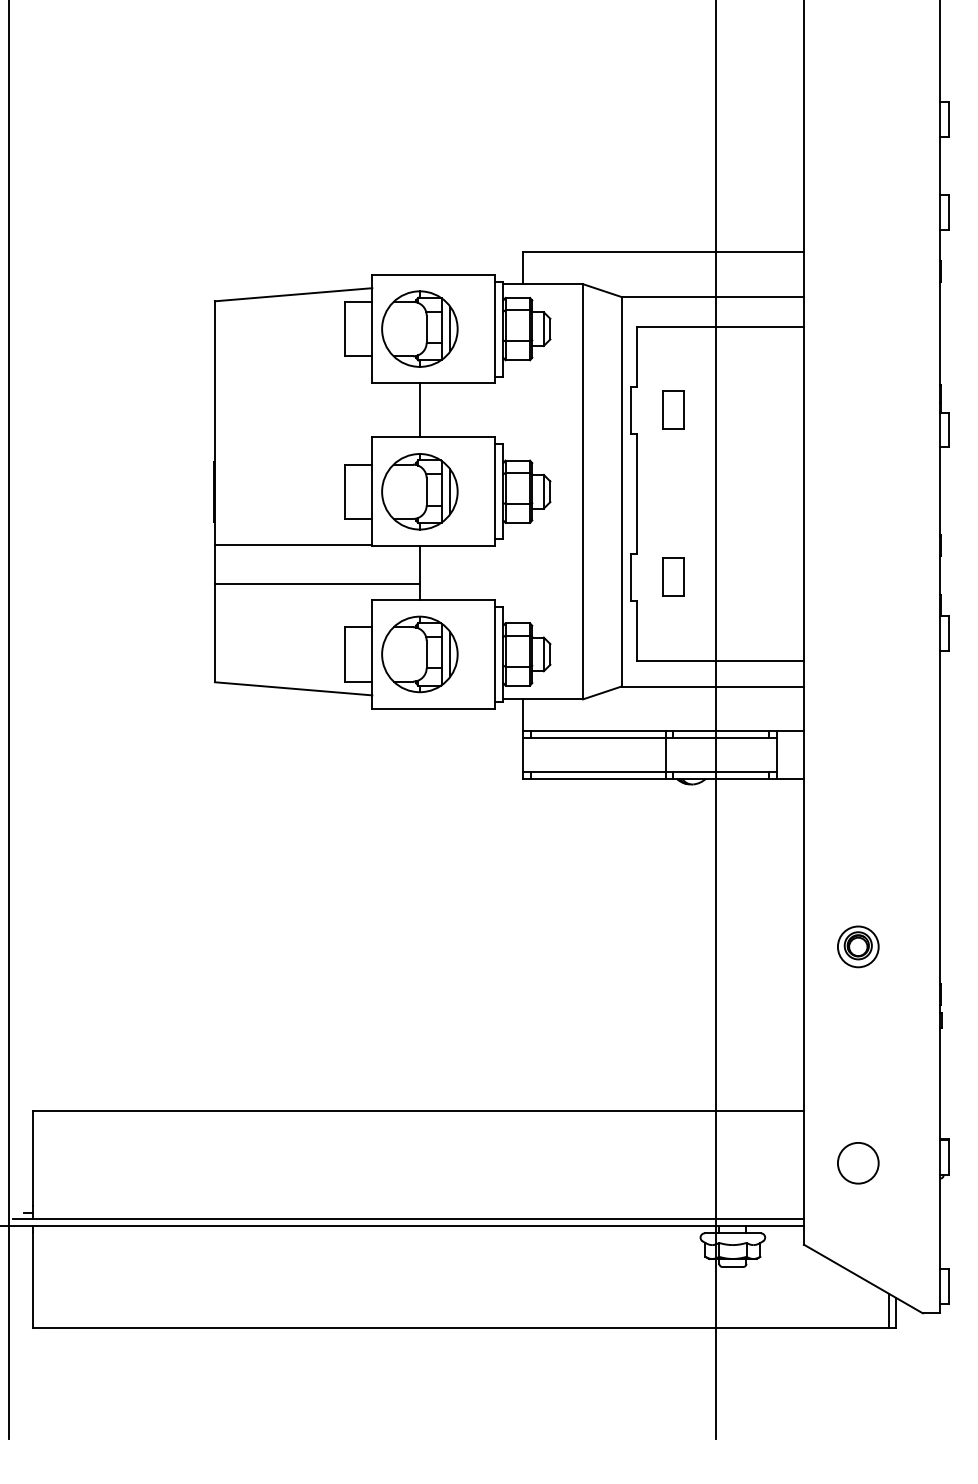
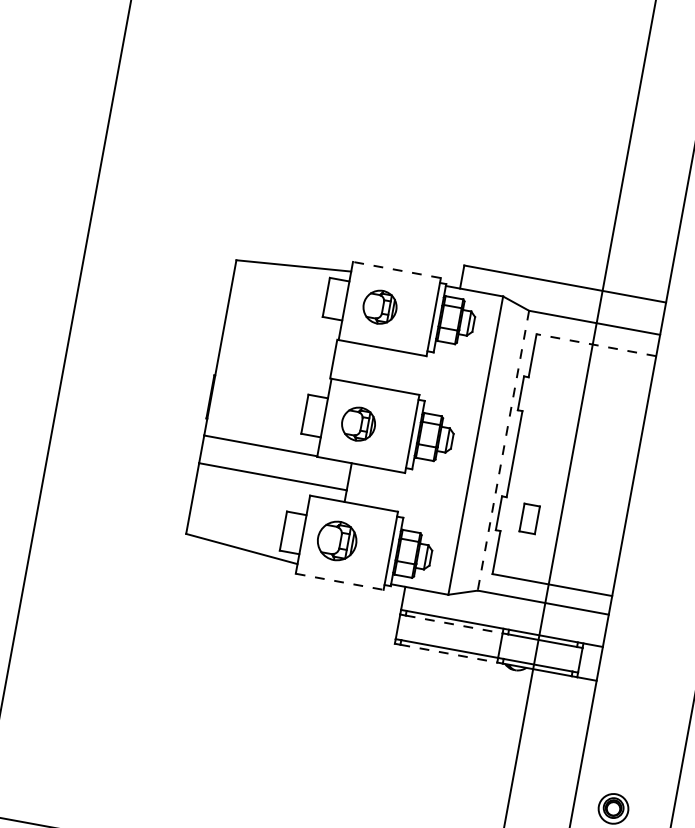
line: (432, 274) -> (396, 269), solid -> dashed
line: (720, 326) -> (596, 345), solid -> dashed
part: (419, 328) -> (379, 306), size x0.6
part: (673, 409) -> (551, 398), removed
line: (420, 410) -> (333, 359), moved
part: (419, 491) -> (358, 423), size x0.6
line: (621, 491) -> (503, 450), solid -> dashed
part: (419, 654) -> (336, 540), size x0.7
line: (433, 708) -> (339, 581), solid -> dashed
line: (598, 737) -> (454, 624), solid -> dashed
line: (598, 778) -> (449, 653), solid -> dashed

